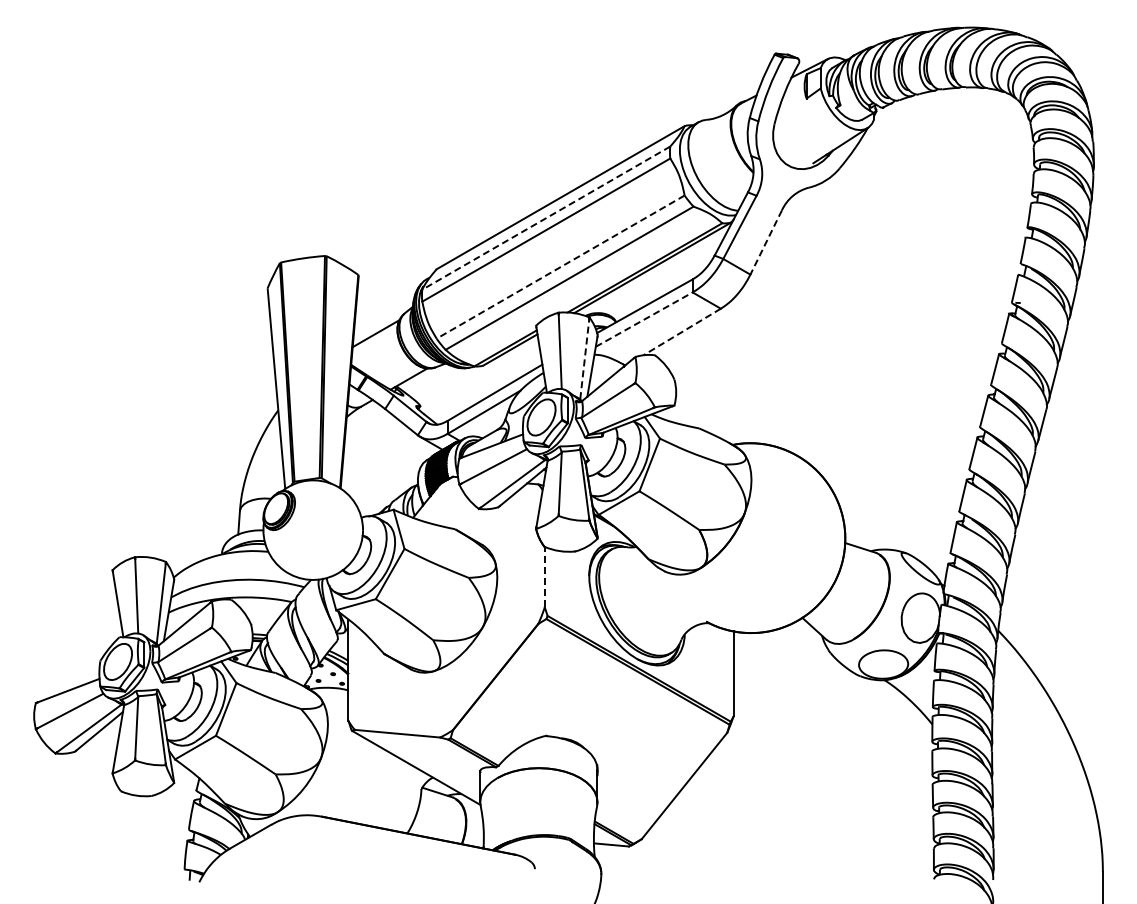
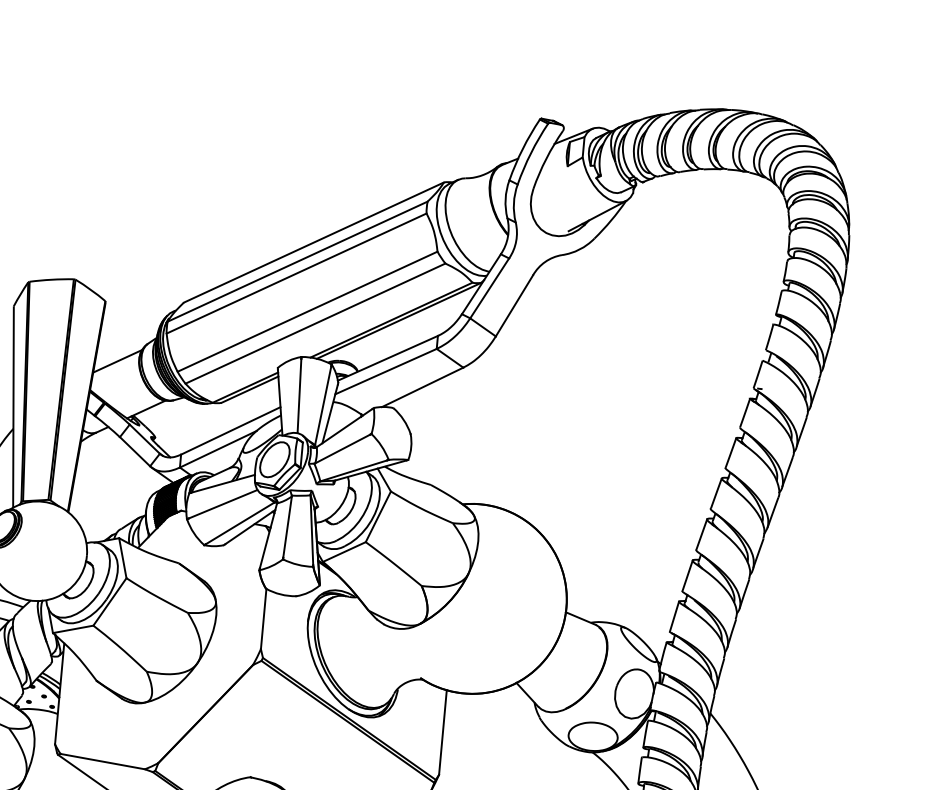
line: (545, 218) -> (296, 261), dashed -> solid
line: (766, 242) -> (514, 305), dashed -> solid
line: (560, 267) -> (307, 312), dashed -> solid
line: (644, 319) -> (386, 371), dashed -> solid
line: (681, 332) -> (421, 387), dashed -> solid
line: (584, 358) -> (323, 404), dashed -> solid
line: (544, 576) -> (263, 618), dashed -> solid

